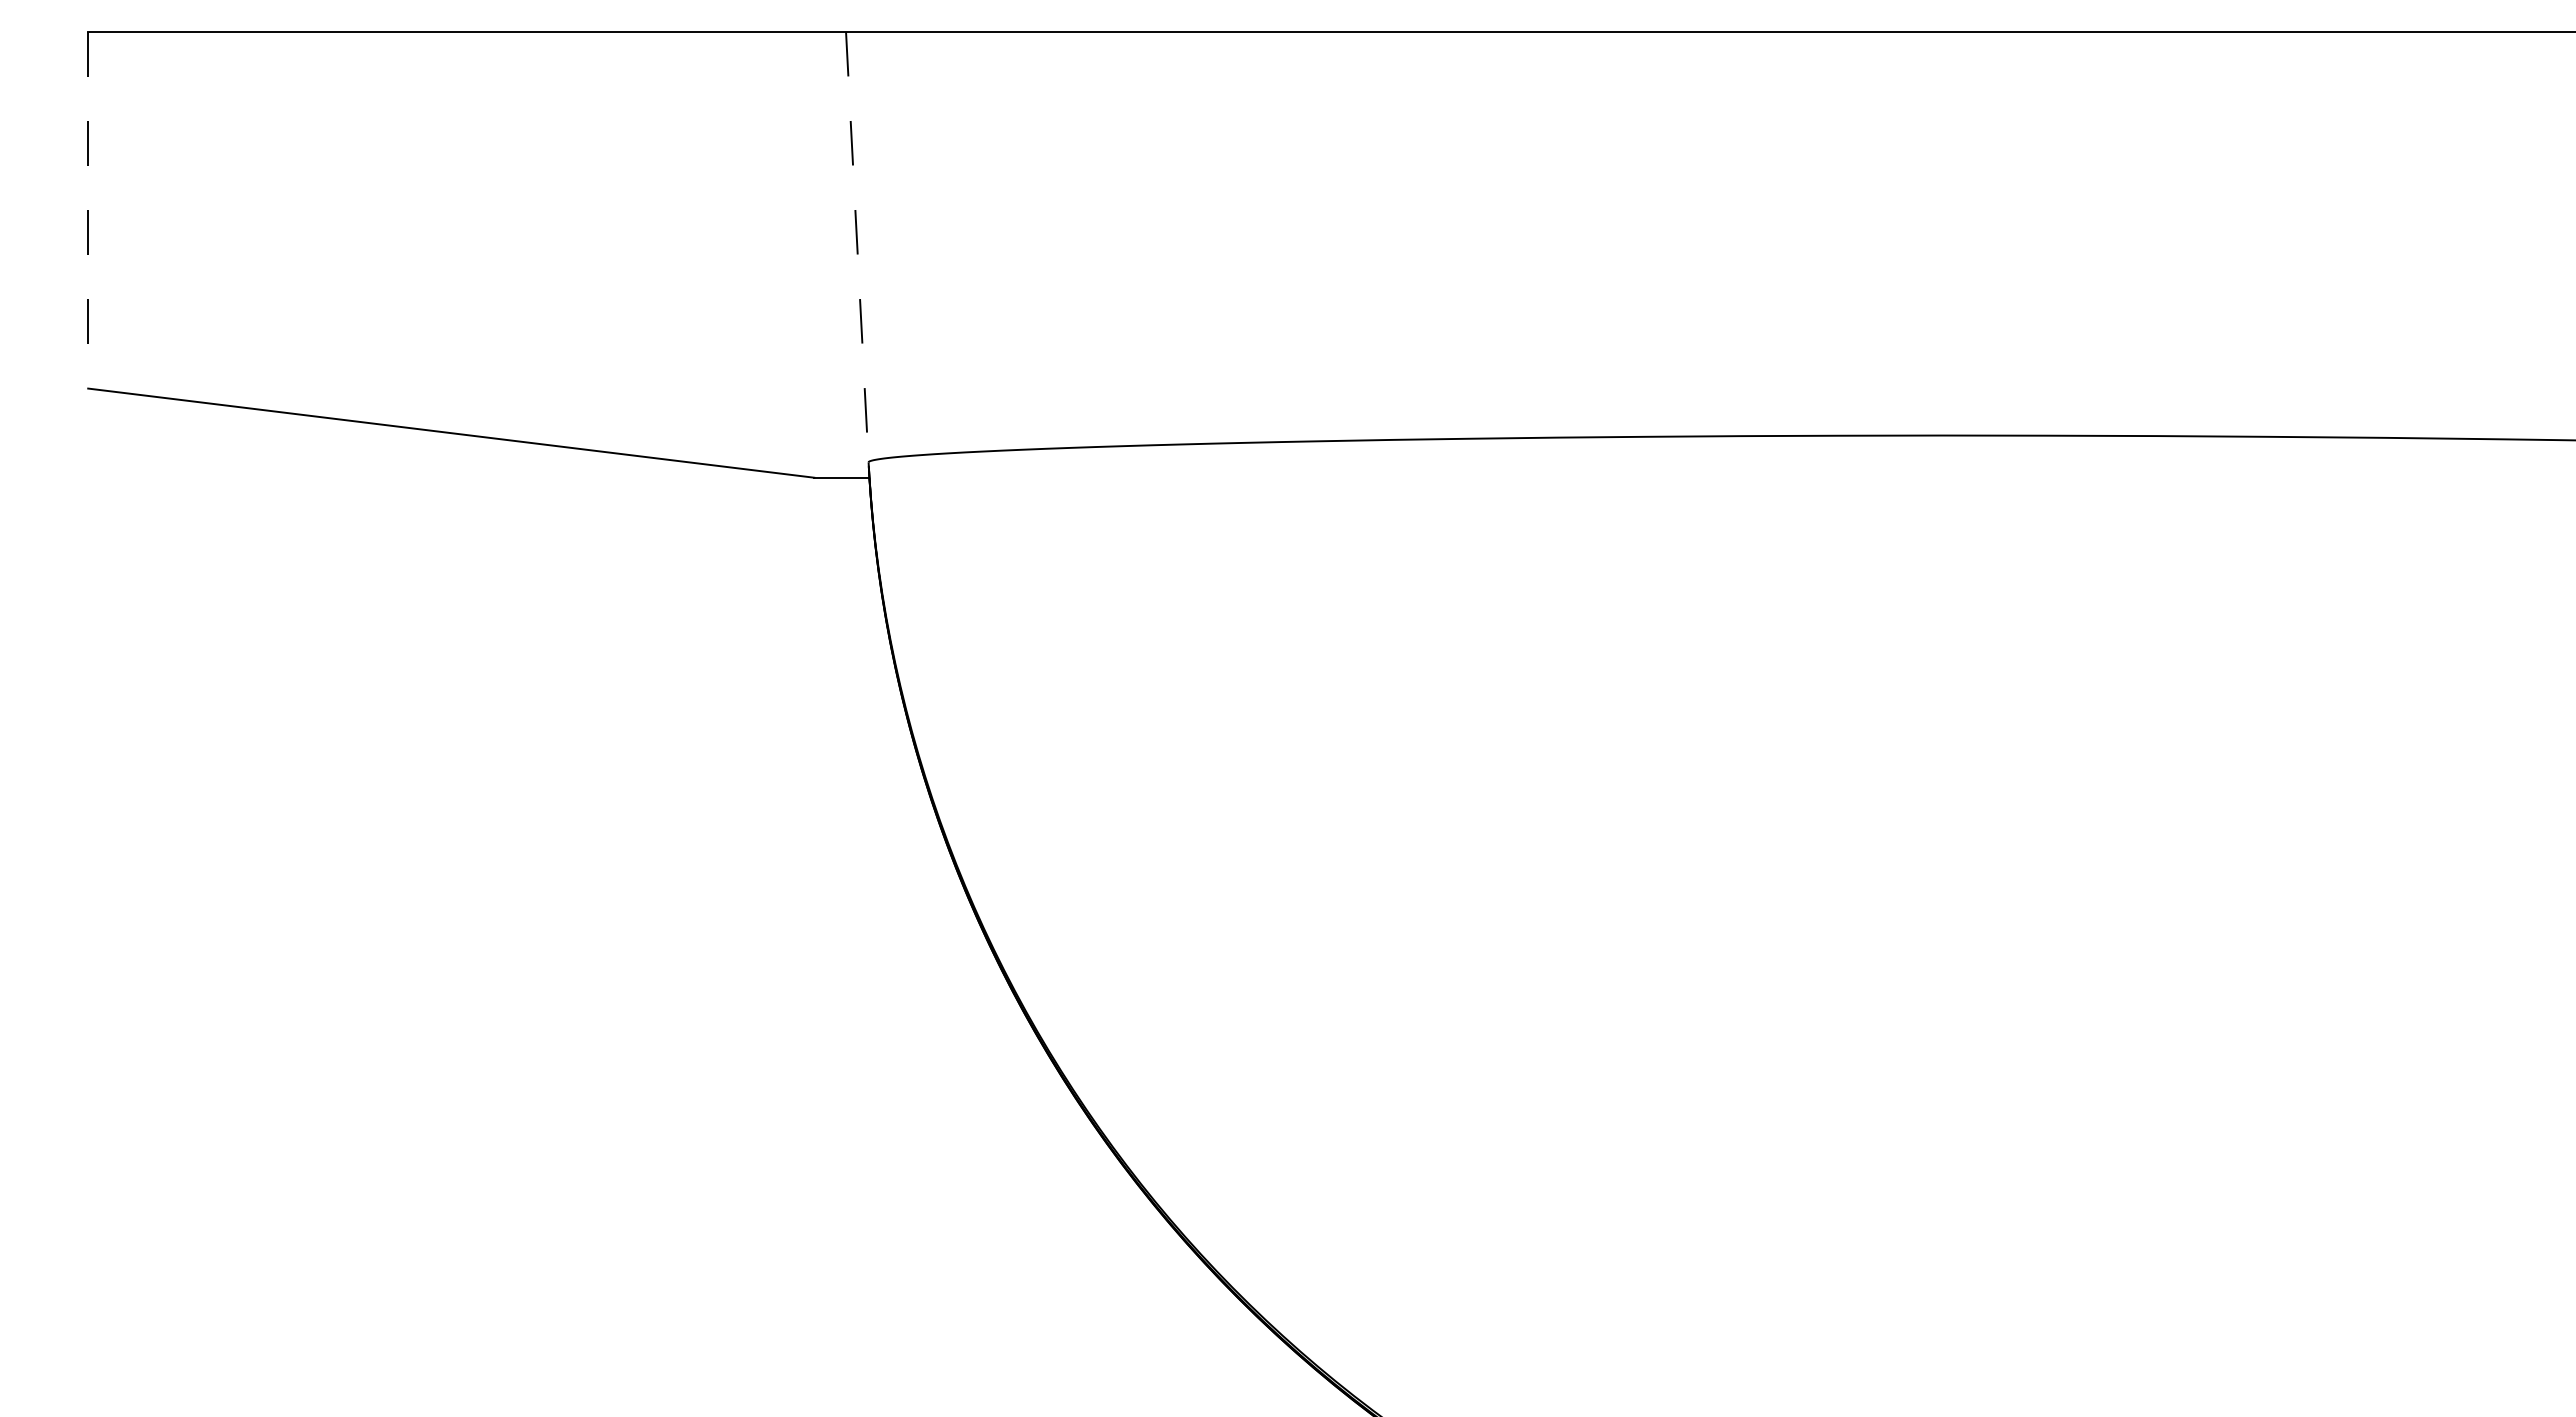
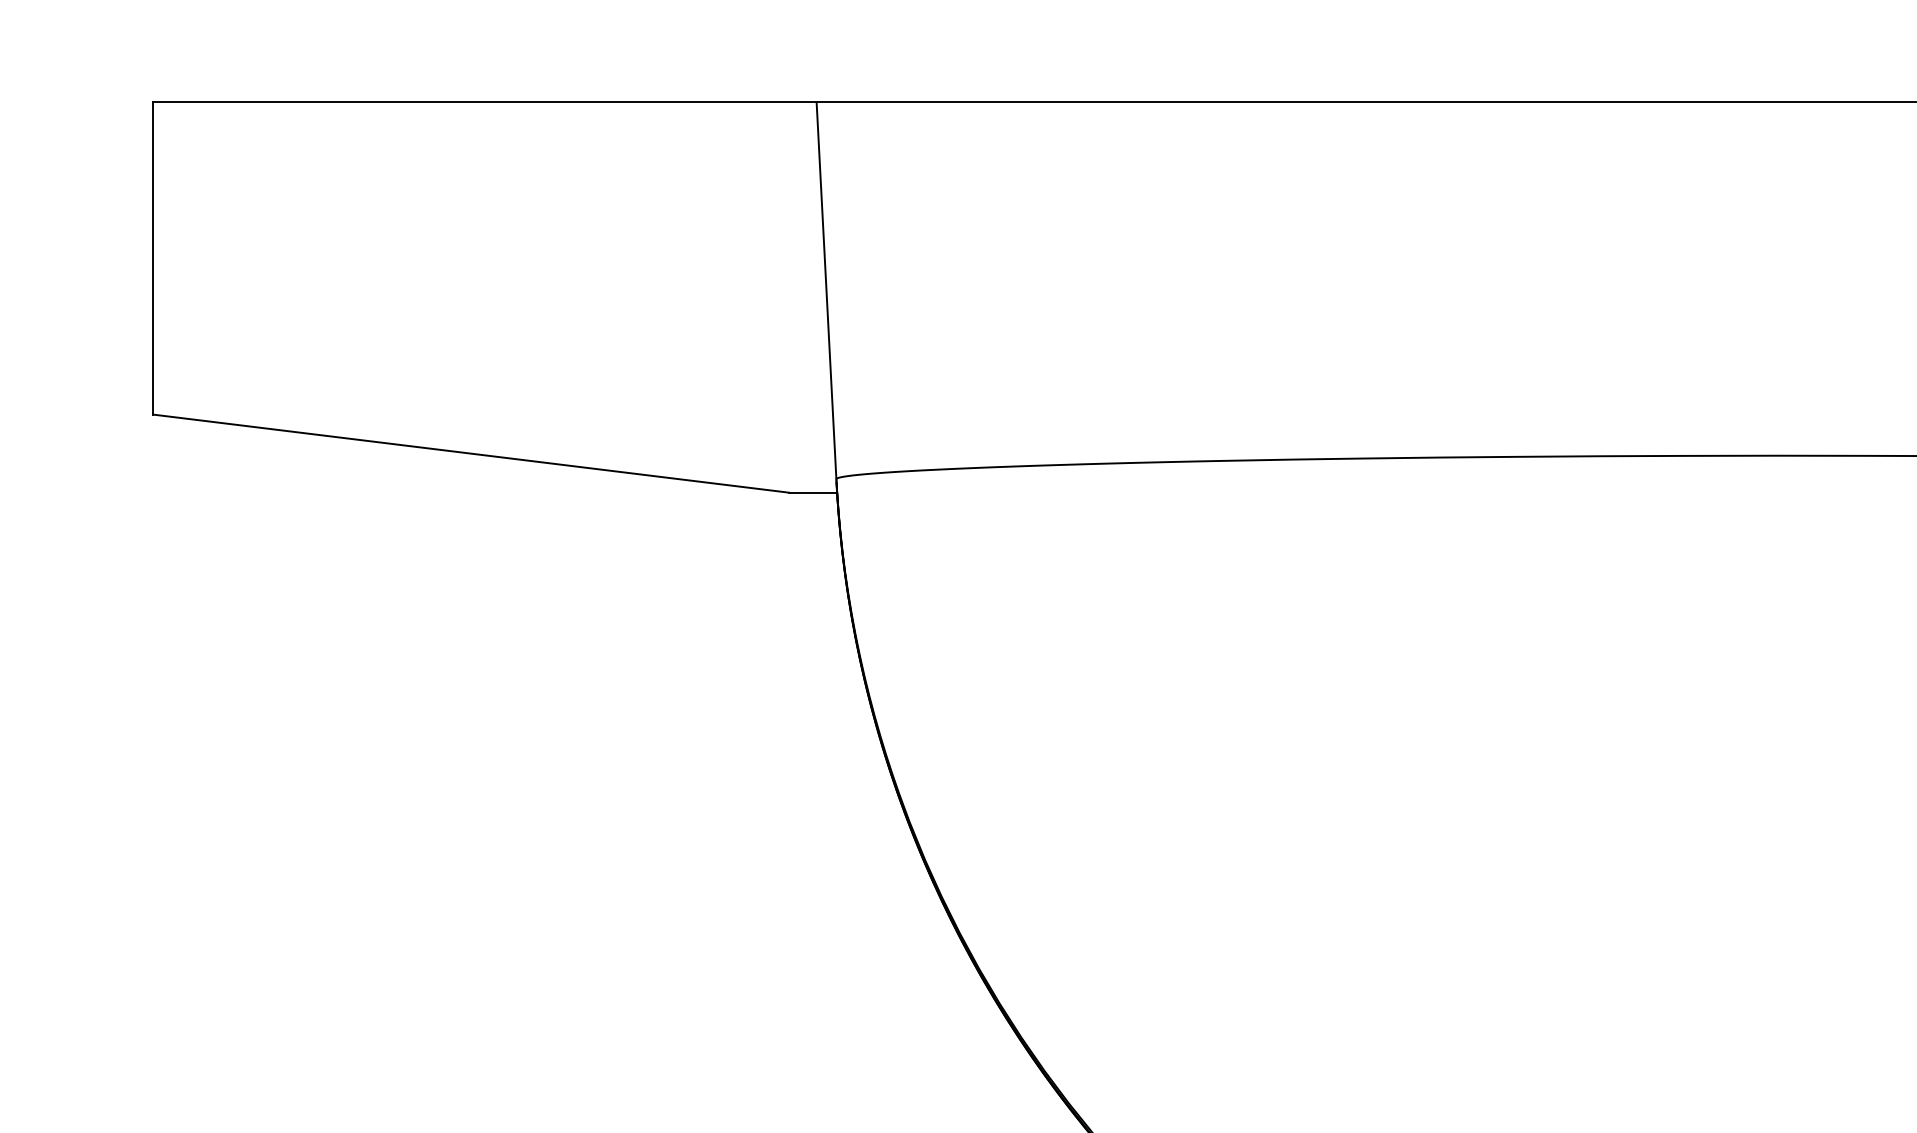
line: (88, 210) -> (153, 258), dashed -> solid
line: (857, 249) -> (826, 292), dashed -> solid

